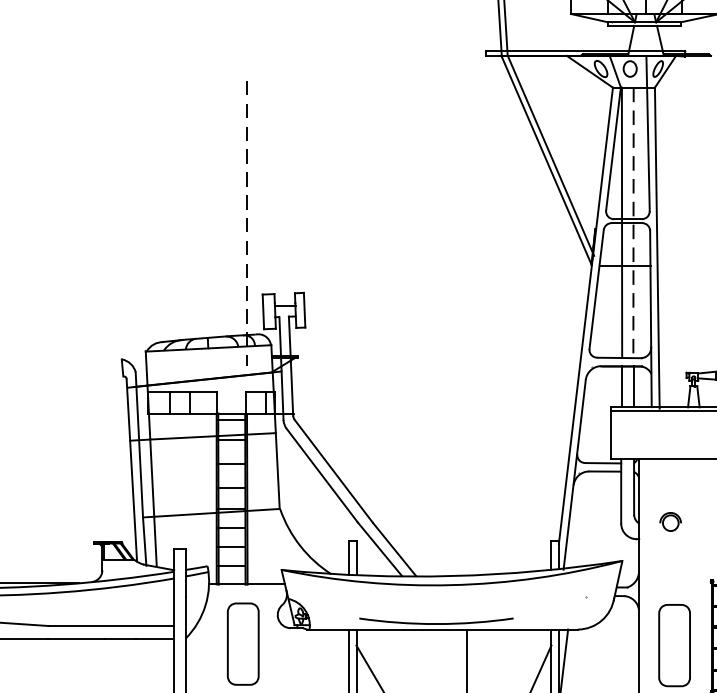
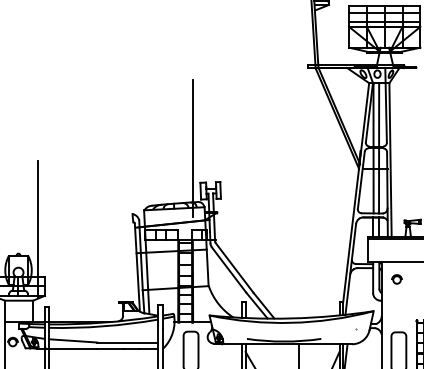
line: (246, 223) -> (192, 148), dashed -> solid
line: (634, 223) -> (379, 148), dashed -> solid
part: (669, 522) -> (396, 279), moved

